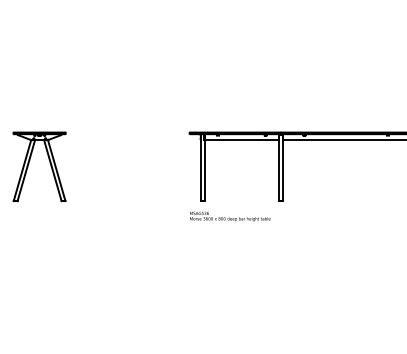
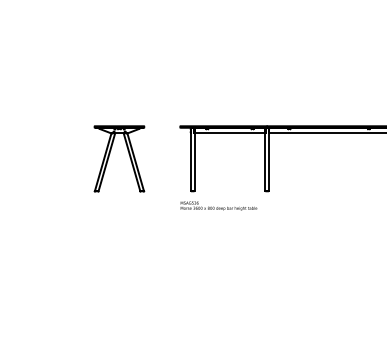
part: (29, 163) -> (109, 155), moved

